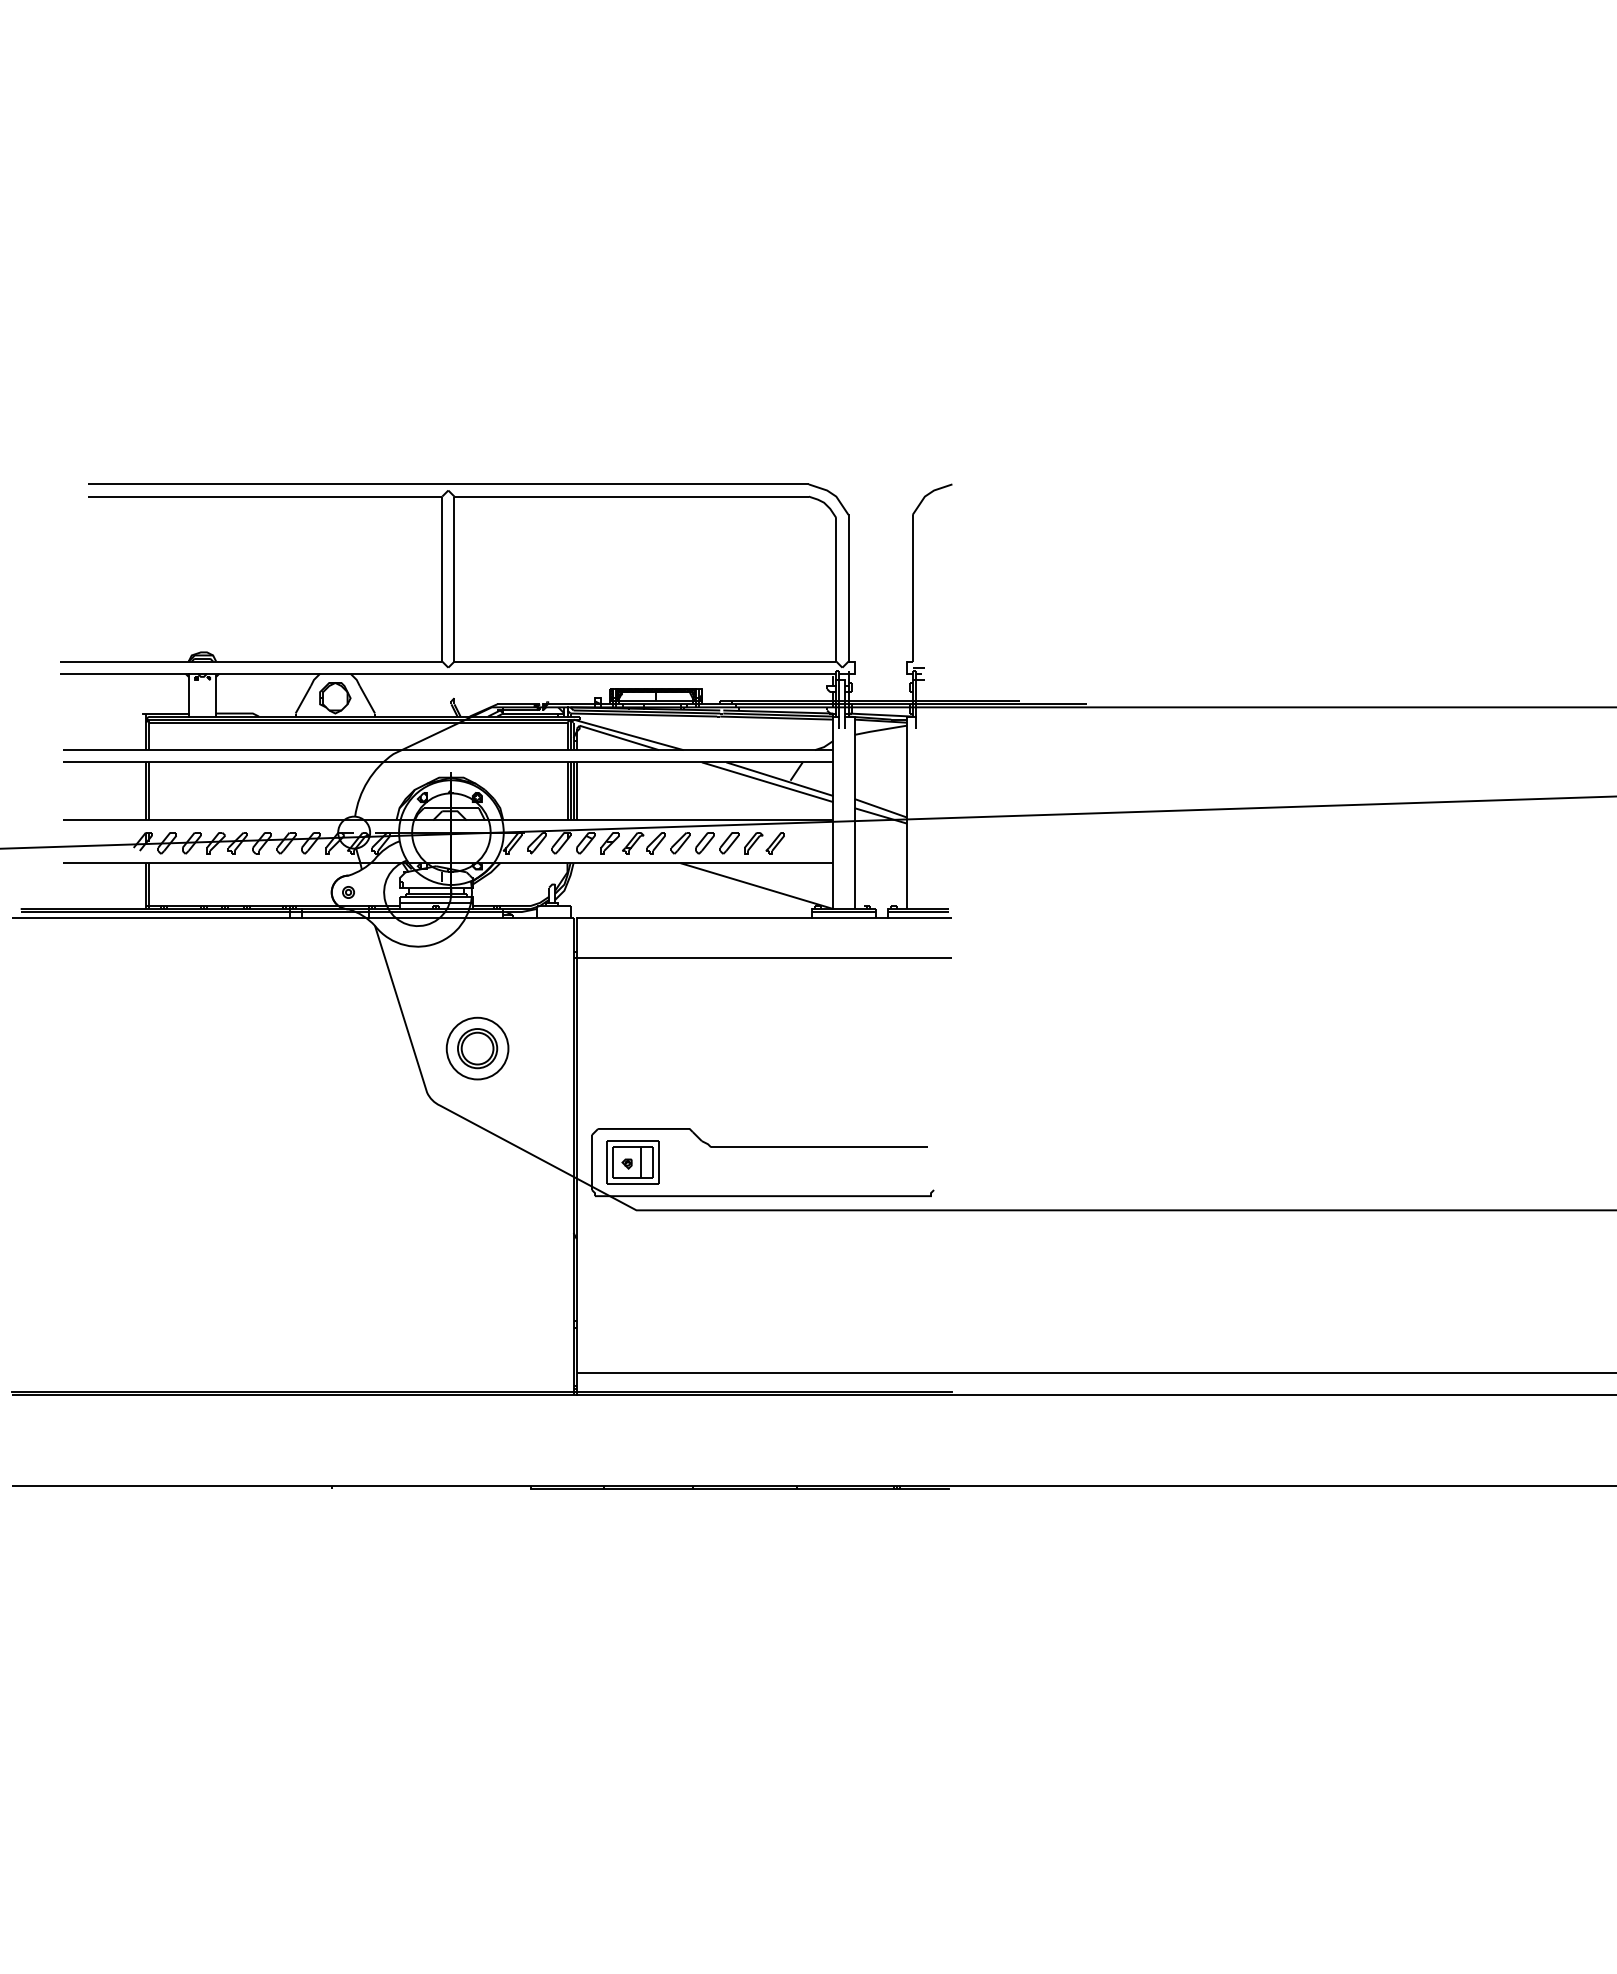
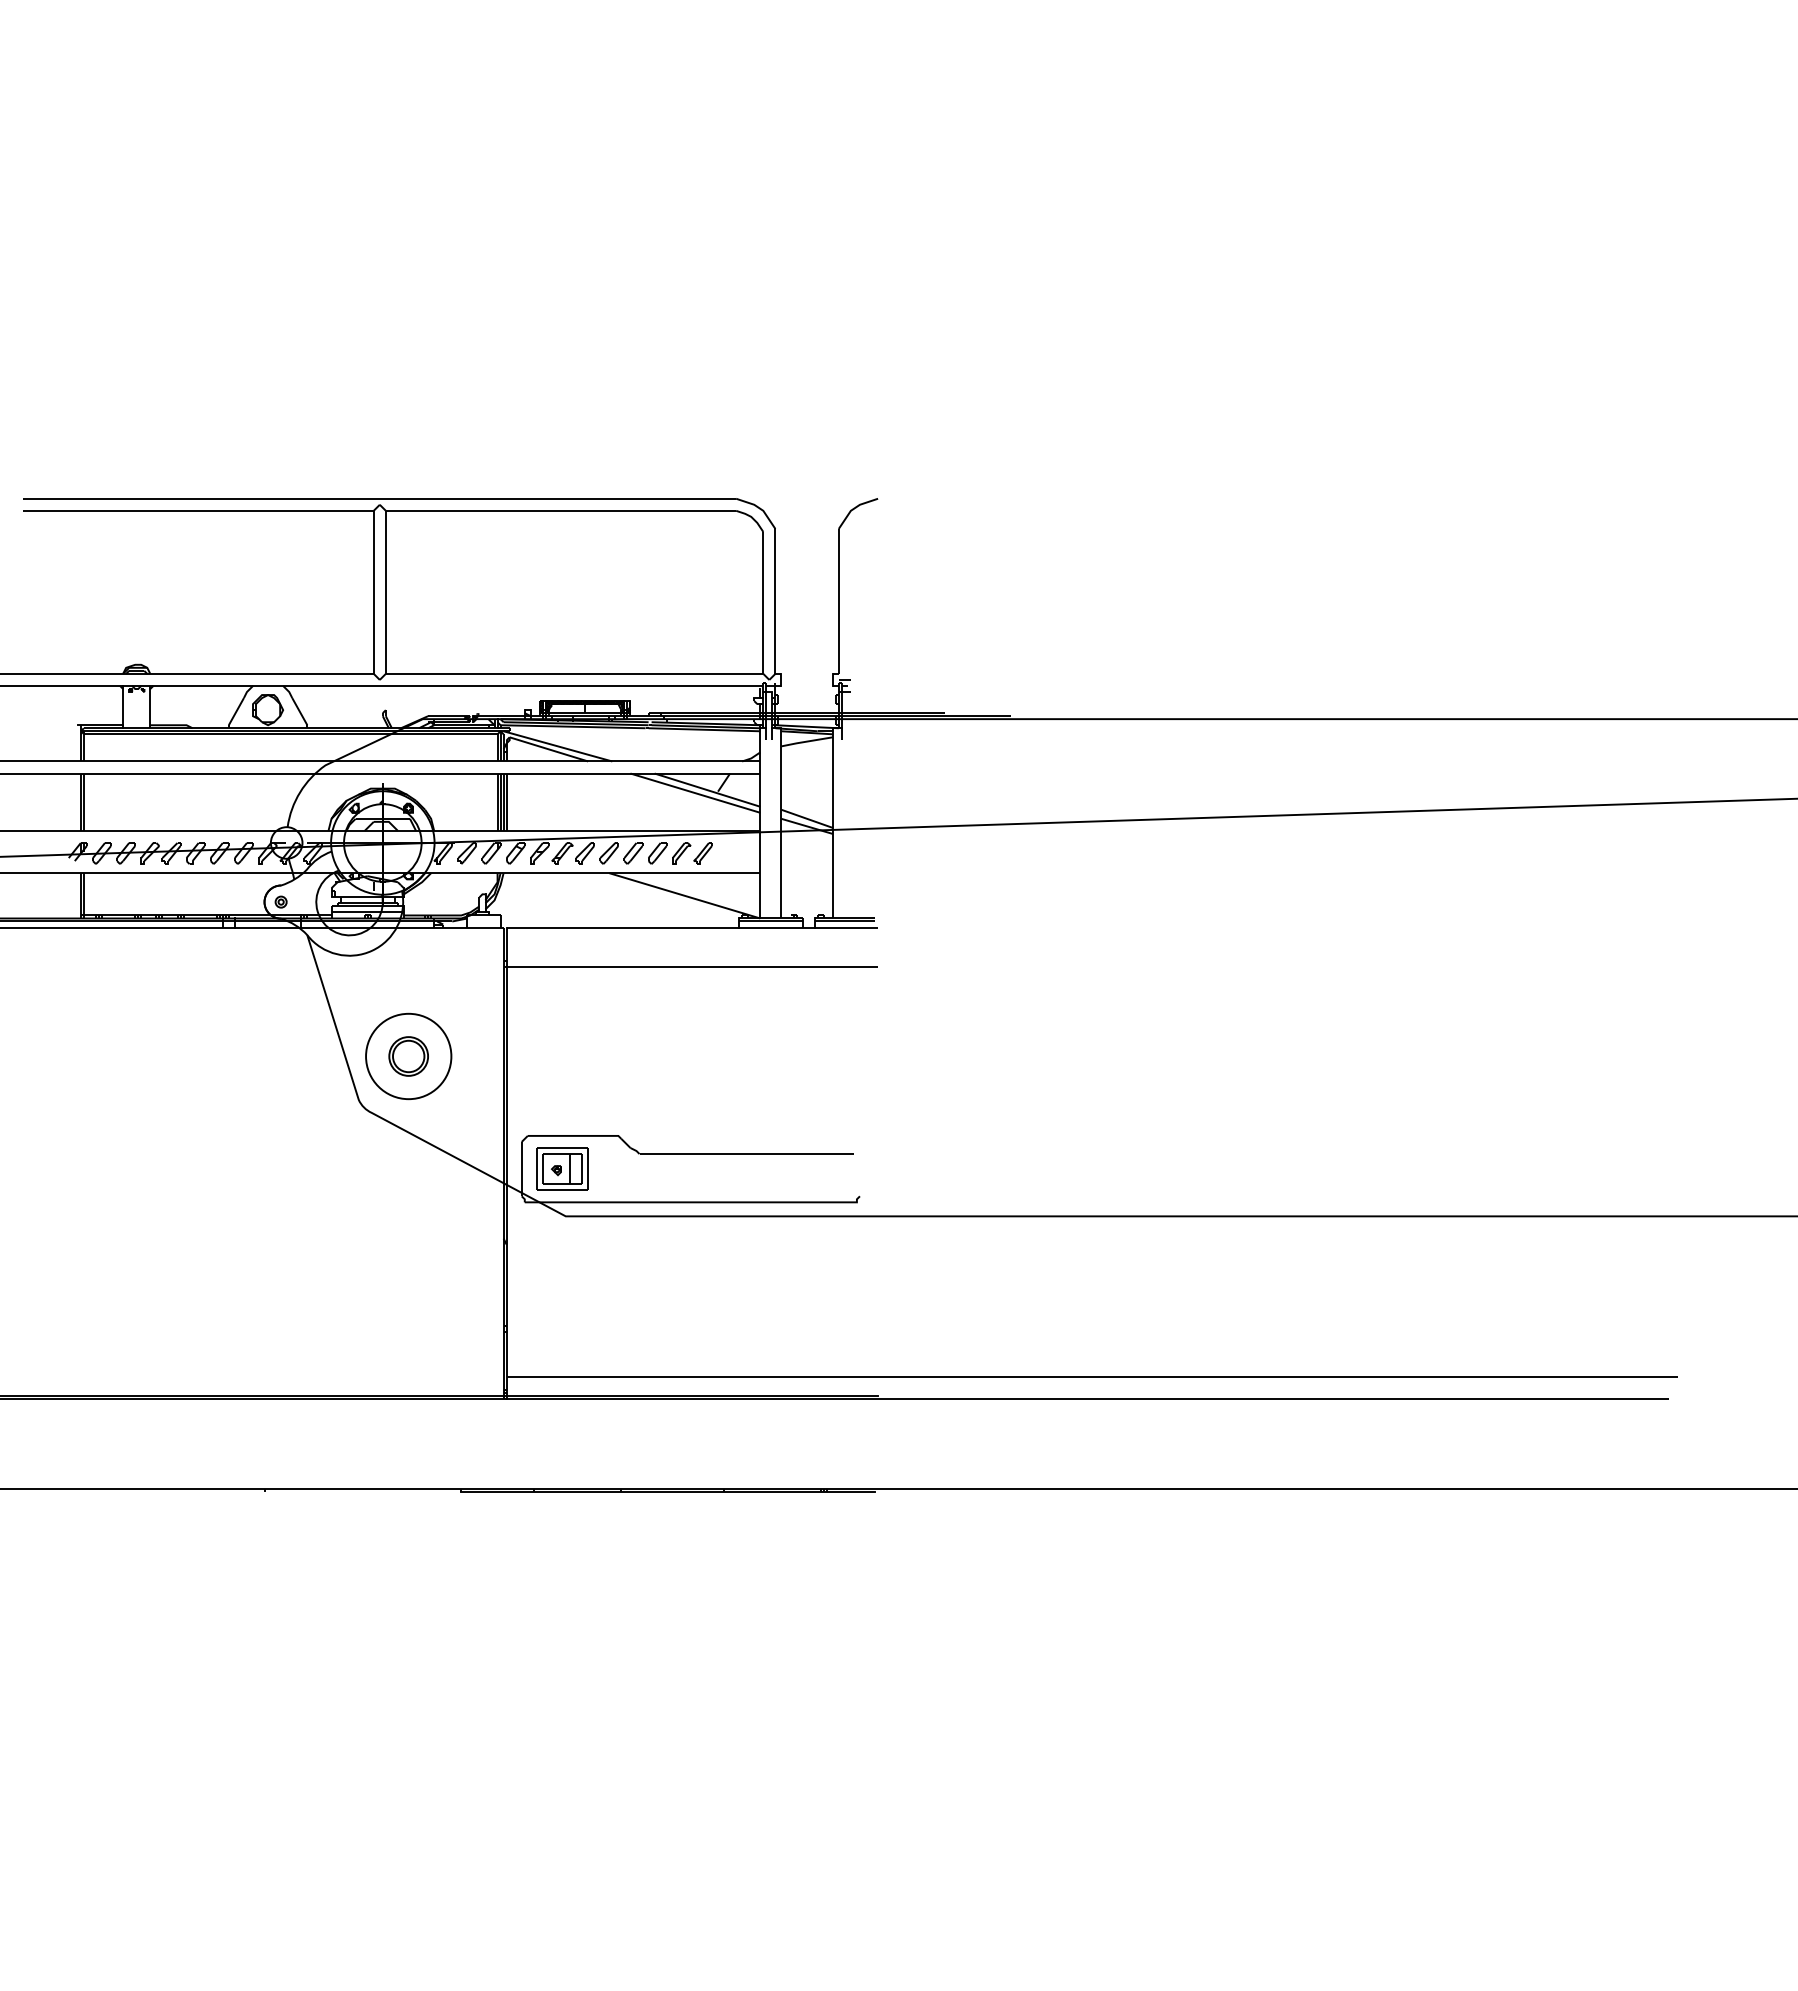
circle: (477, 1048) -> (408, 1056), size x1.4

